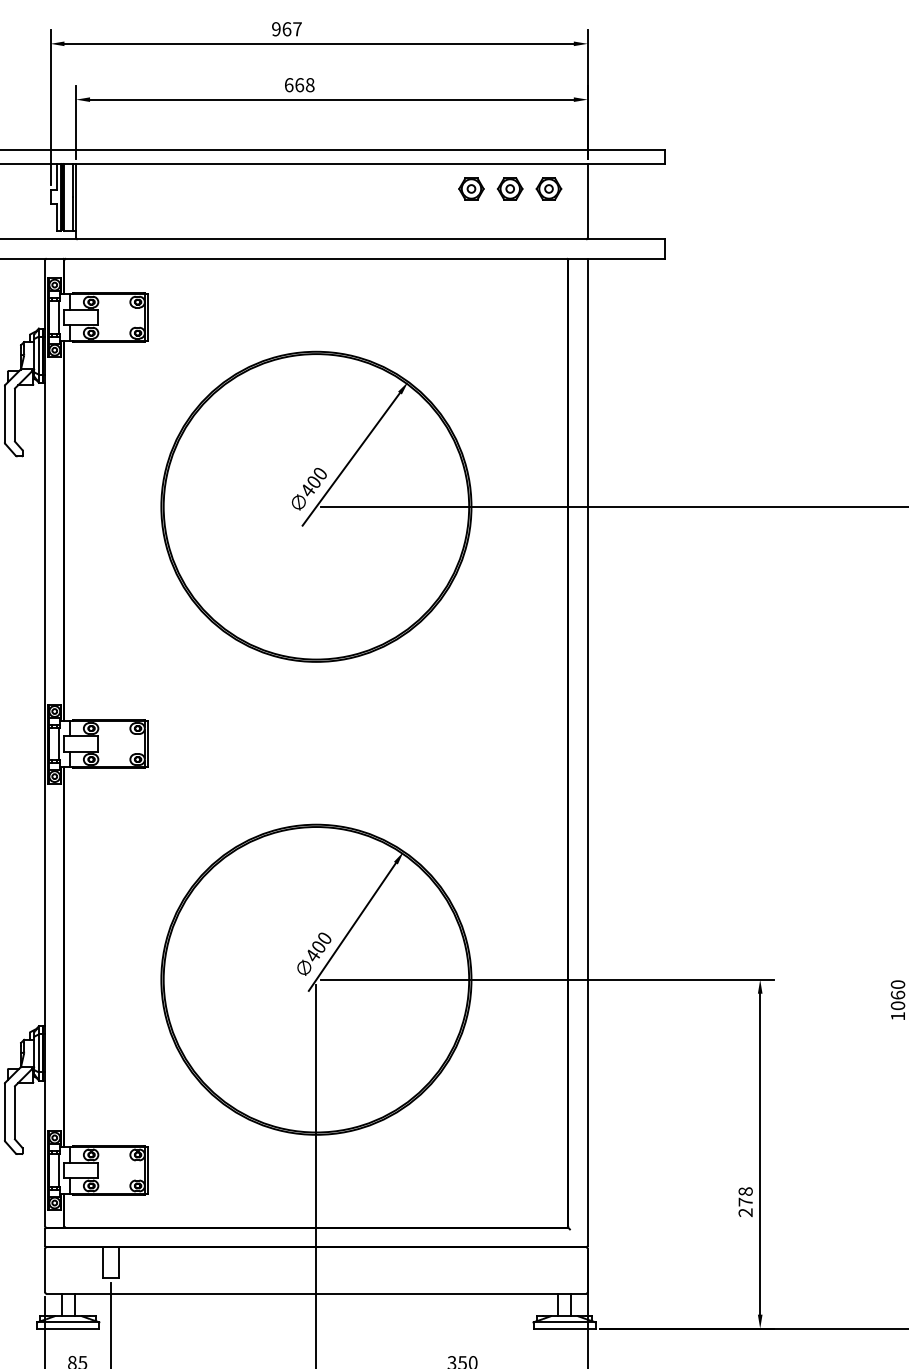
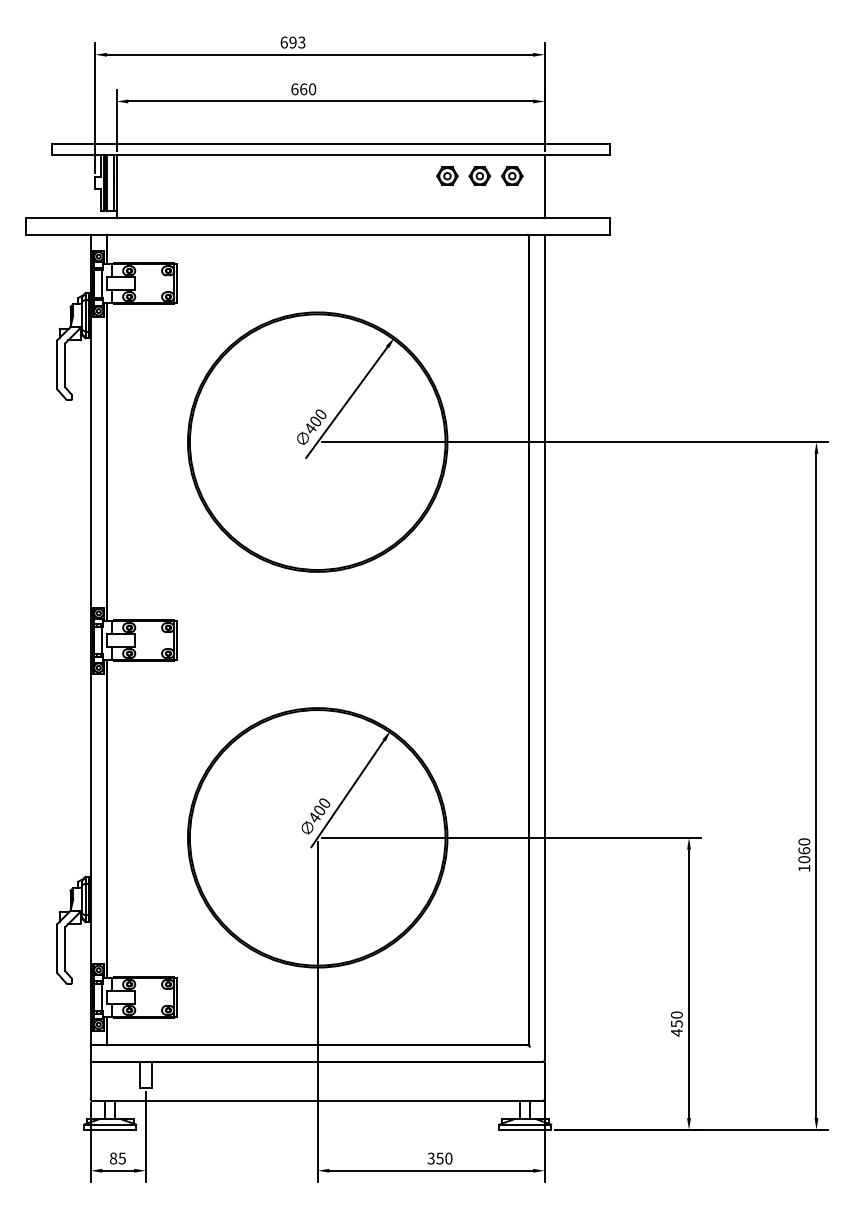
text: (286, 29) -> (292, 42), 967 -> 693
text: (310, 85) -> (312, 89), 668 -> 660
text: (745, 1201) -> (676, 1023), 278 -> 450

